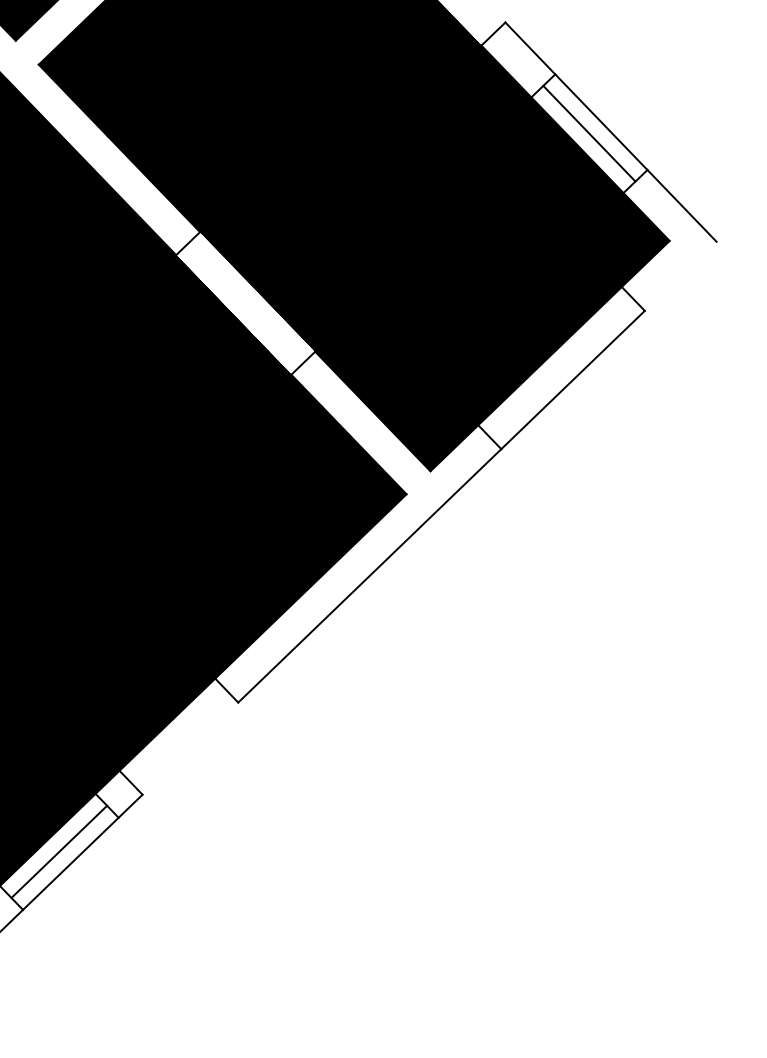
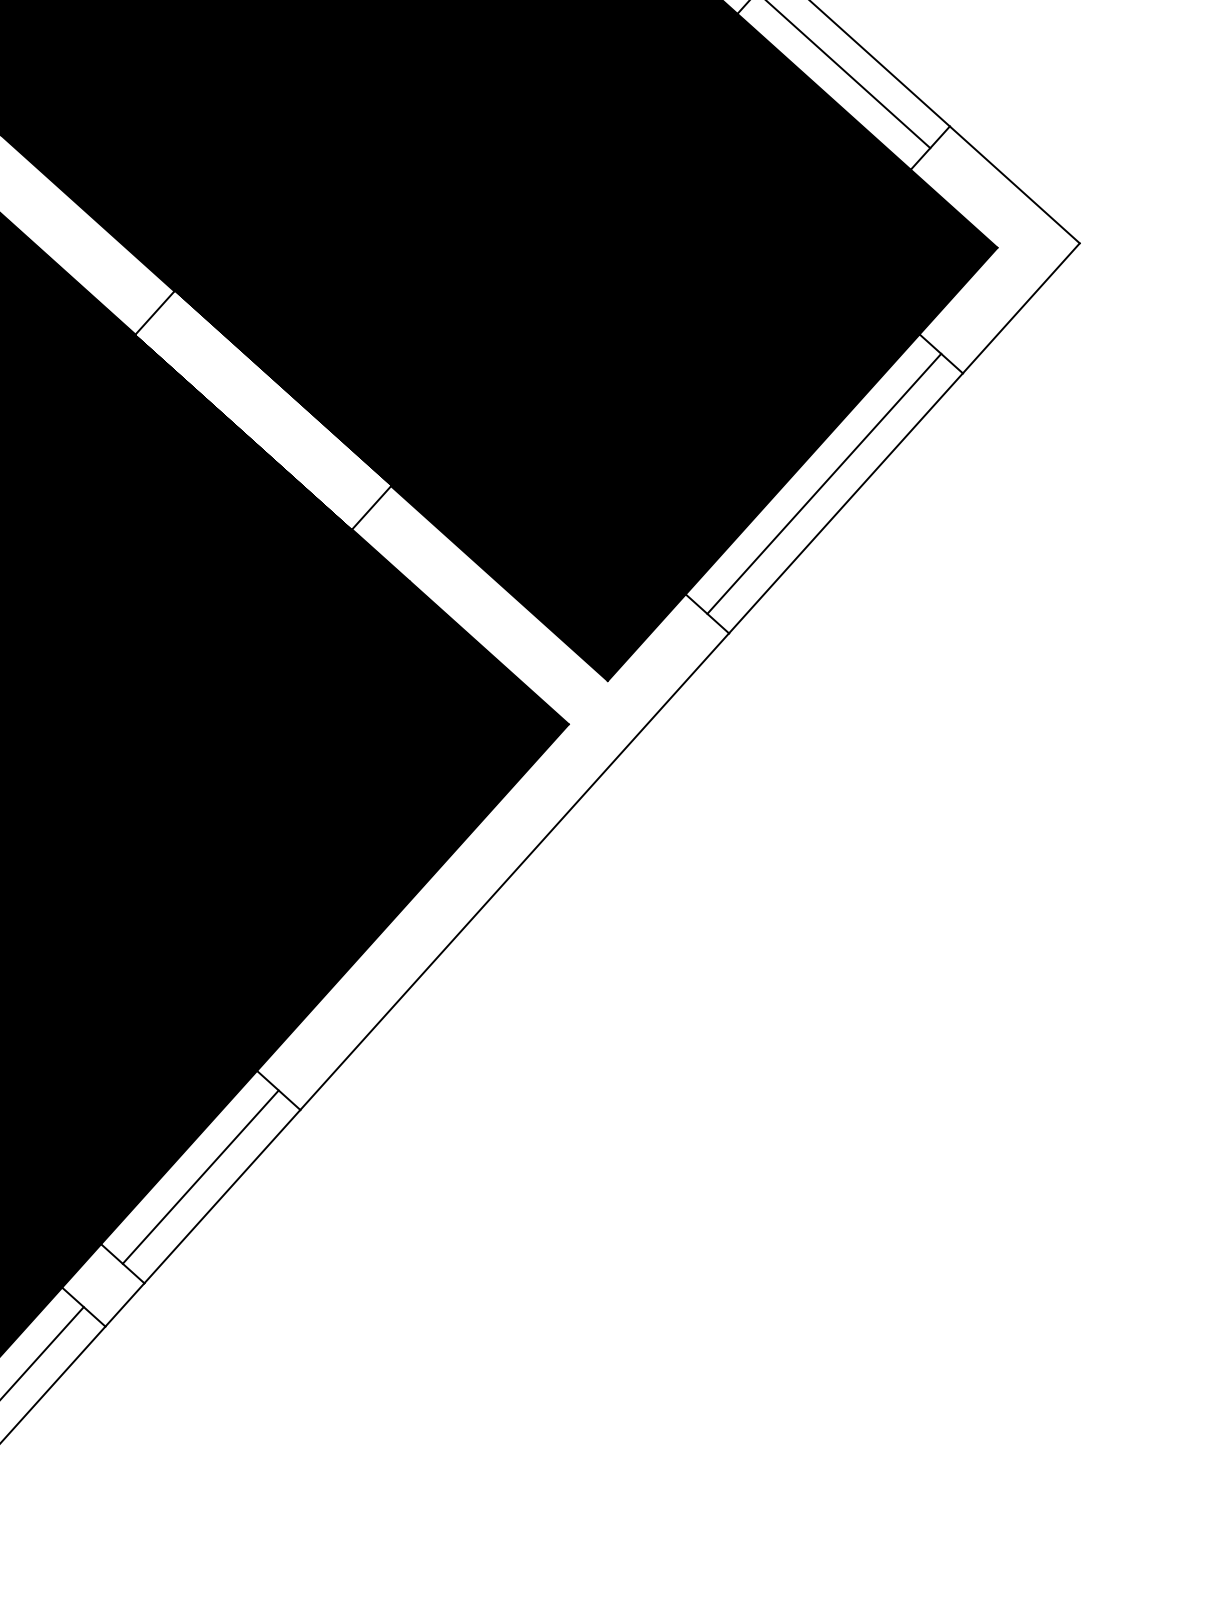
line: (680, 275) -> (1020, 306), added
line: (561, 367) -> (824, 482), added
line: (178, 736) -> (200, 1176), added
line: (190, 748) -> (222, 1196), added

